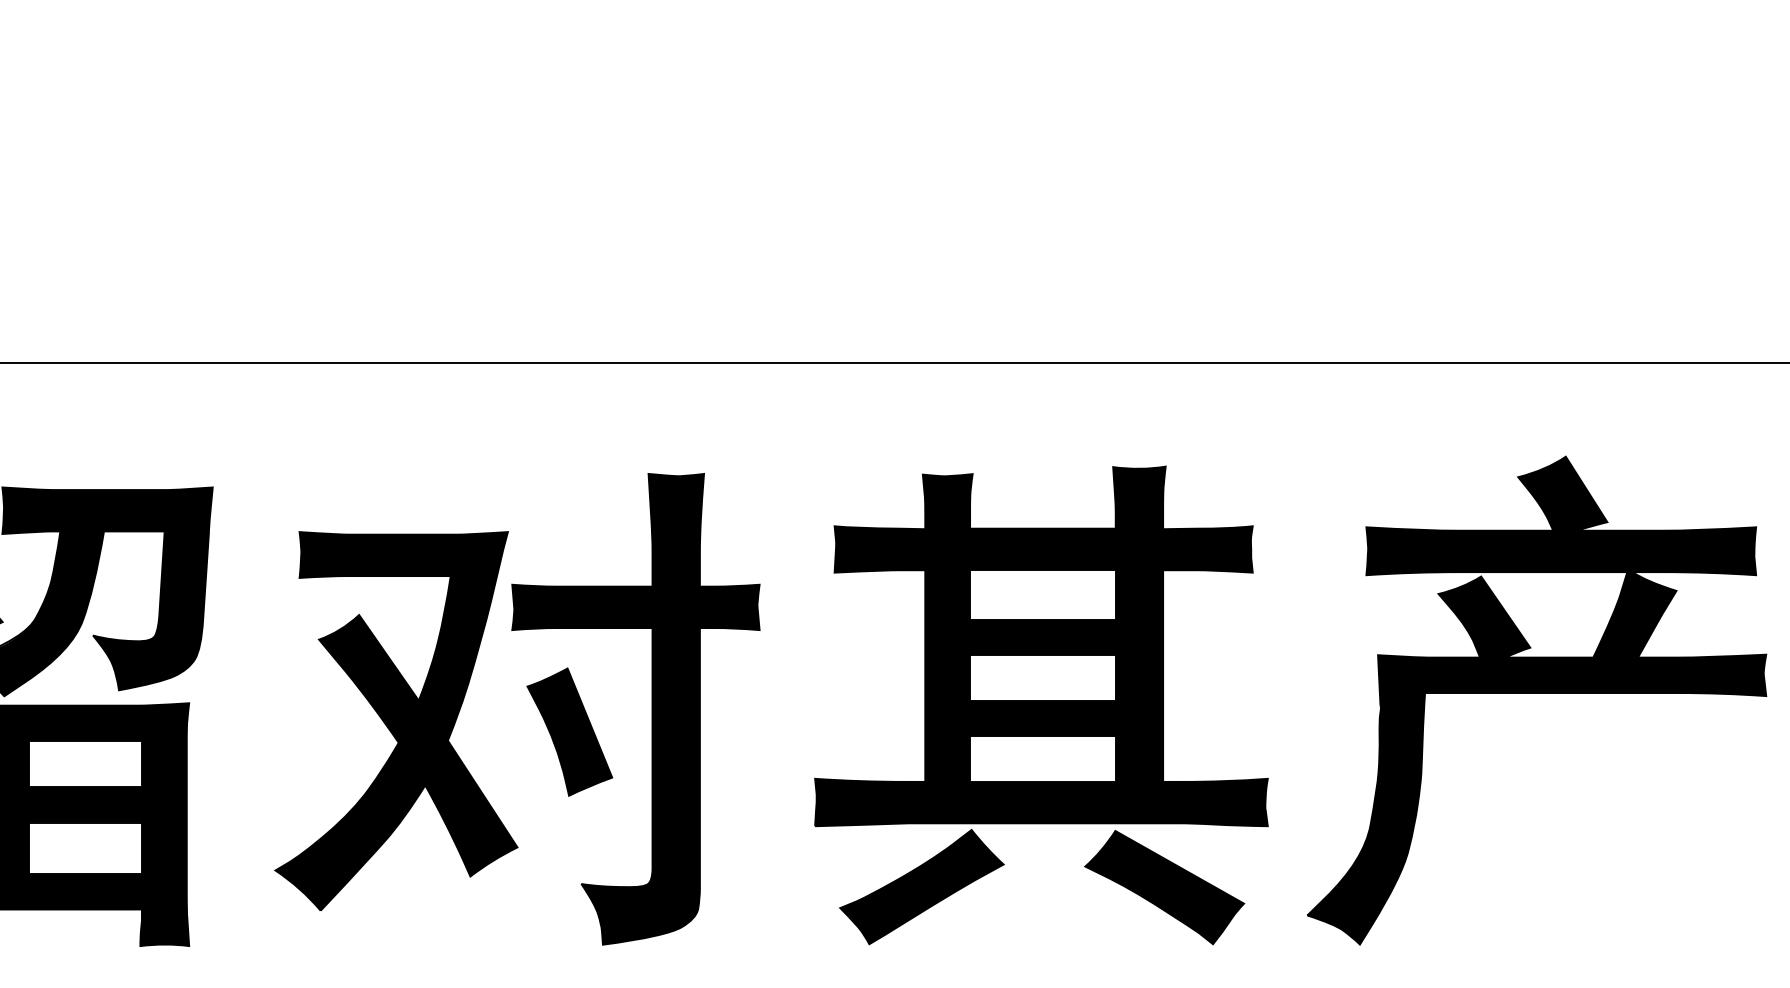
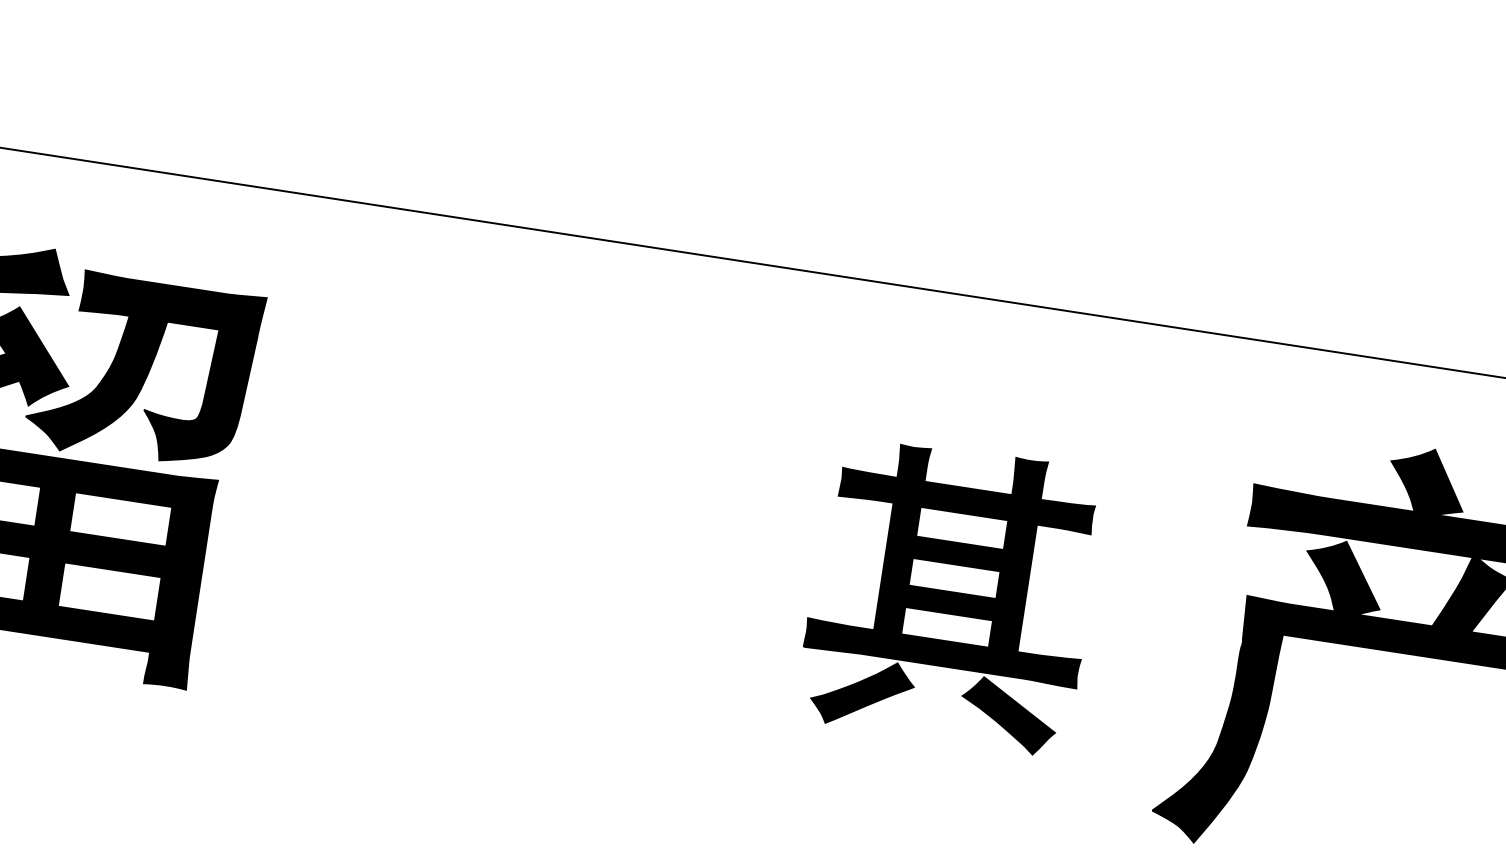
part: (533, 700) -> (514, 523), removed
part: (1041, 705) -> (951, 594), size x0.7

